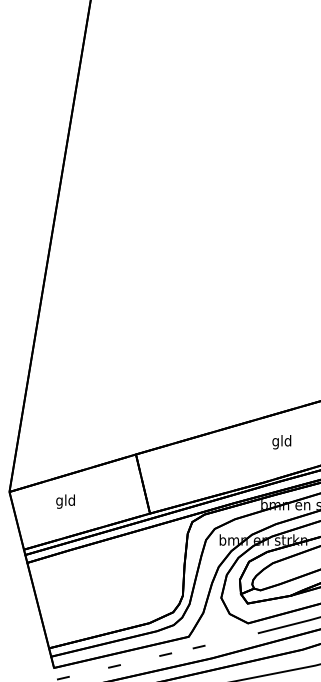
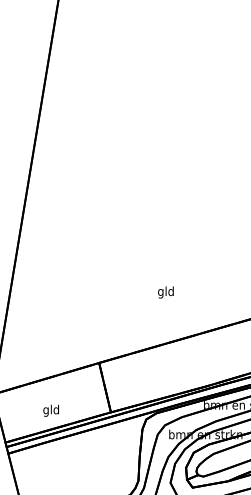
text: (281, 442) -> (165, 292), moved
text: (65, 501) -> (51, 410), moved

